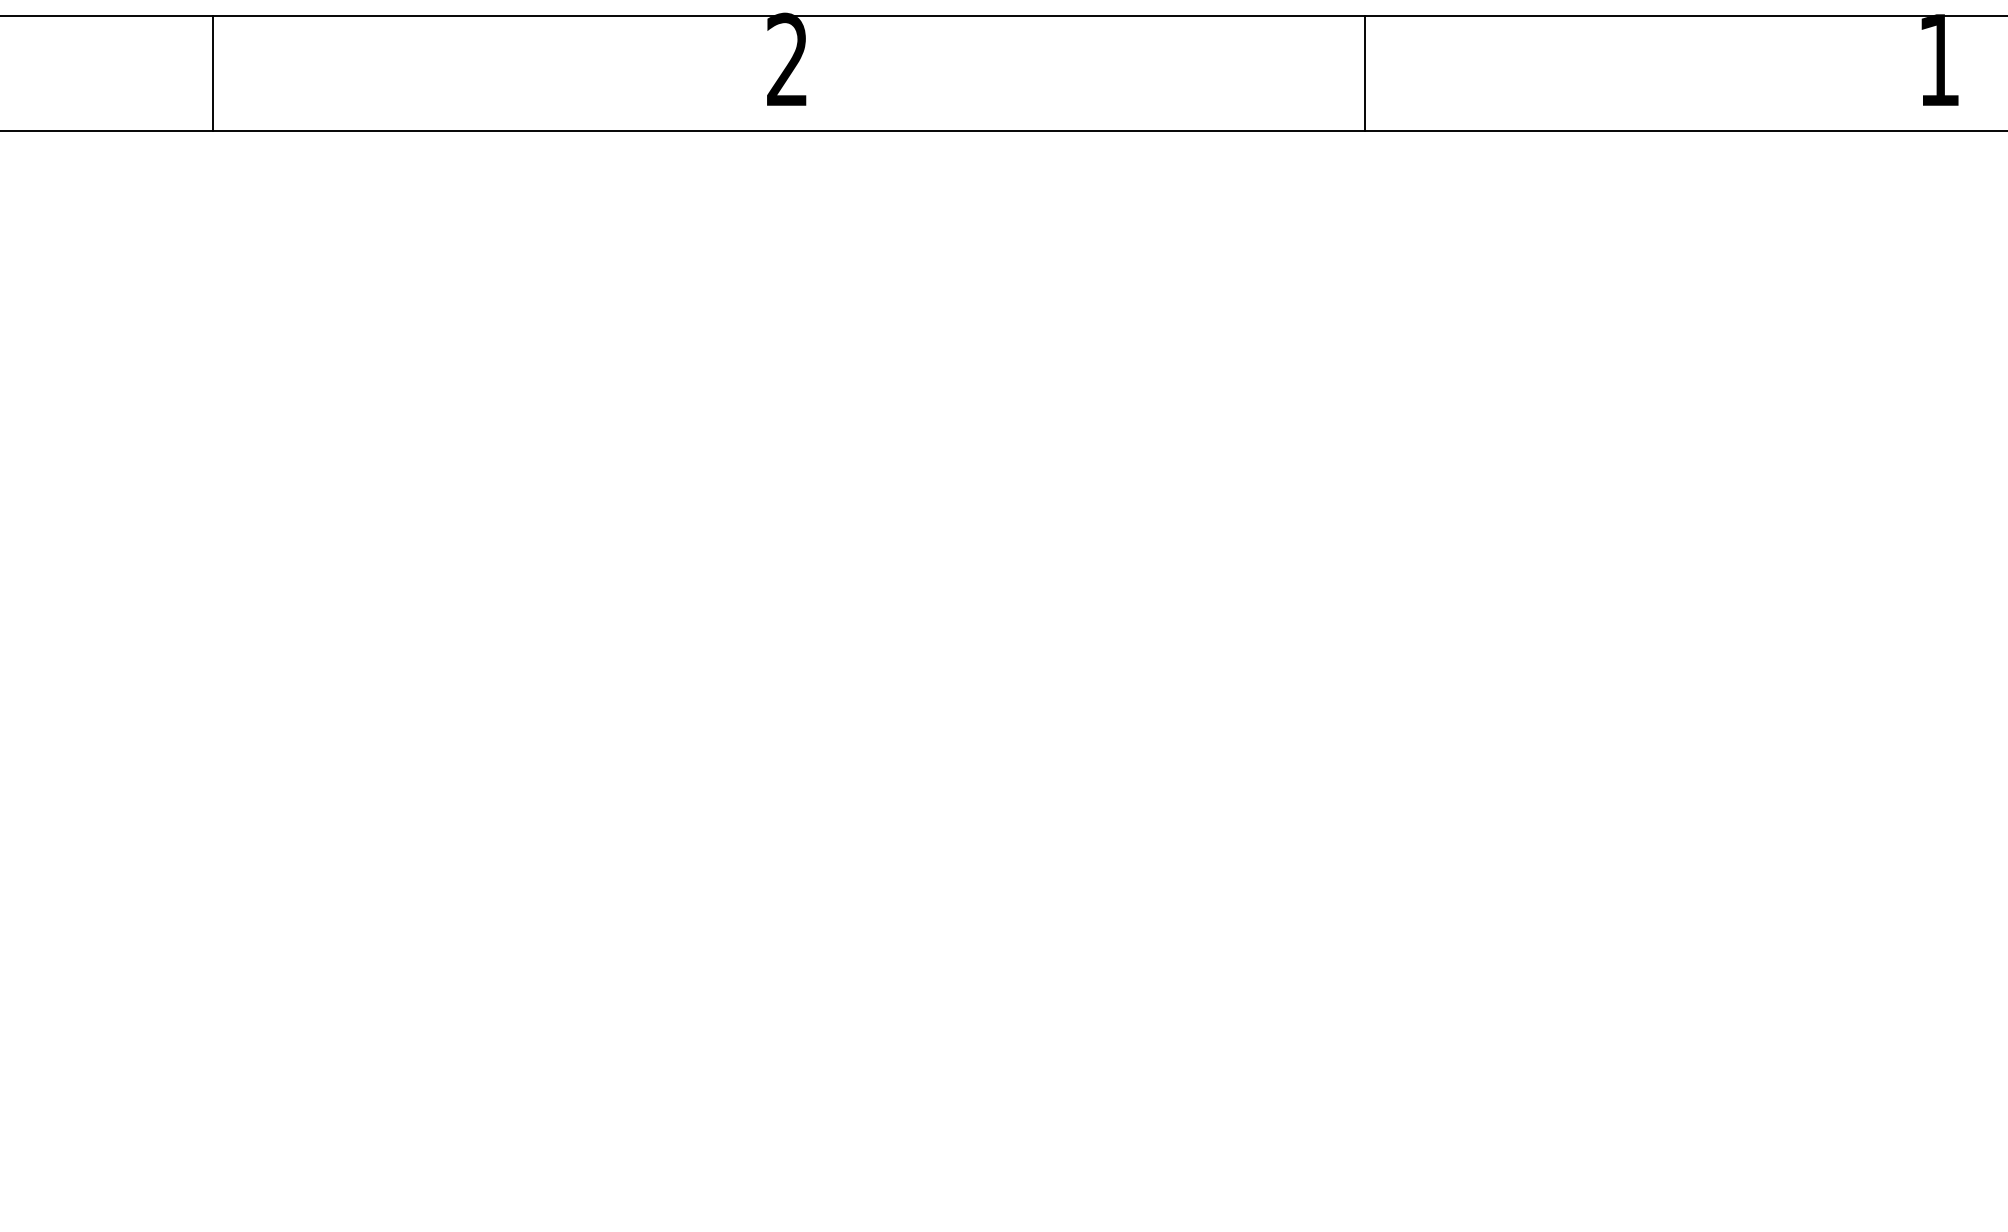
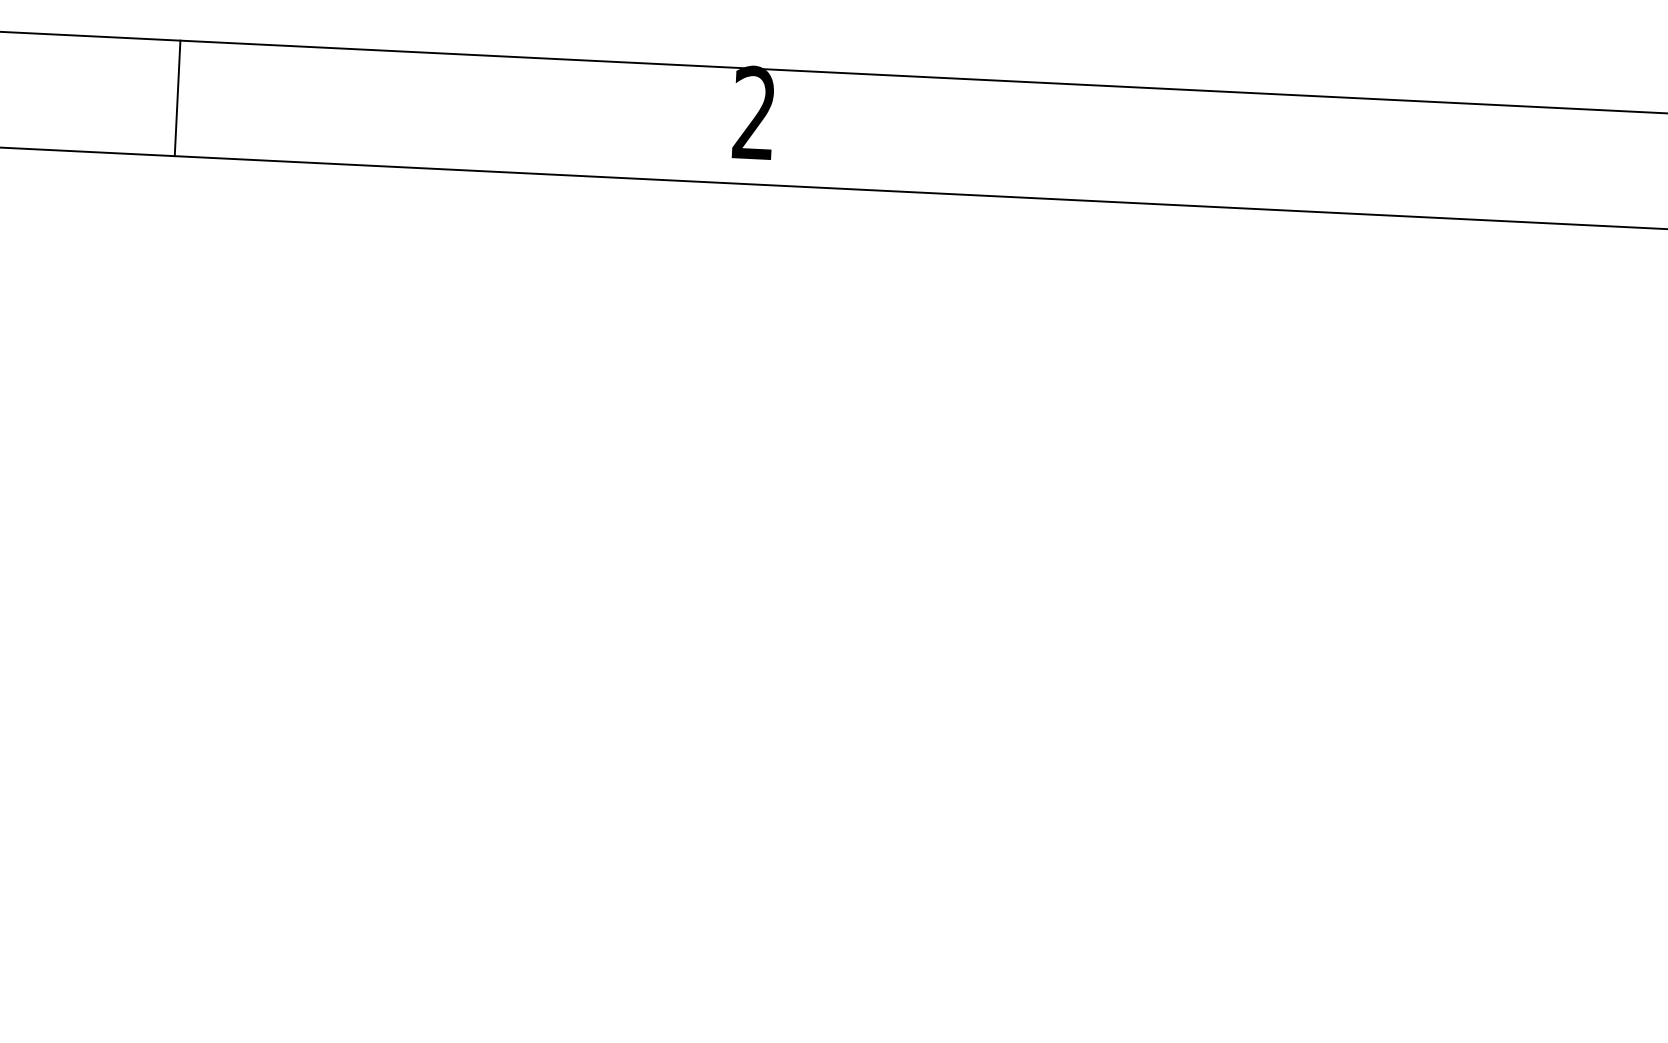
line: (1364, 72) -> (1332, 154), removed

